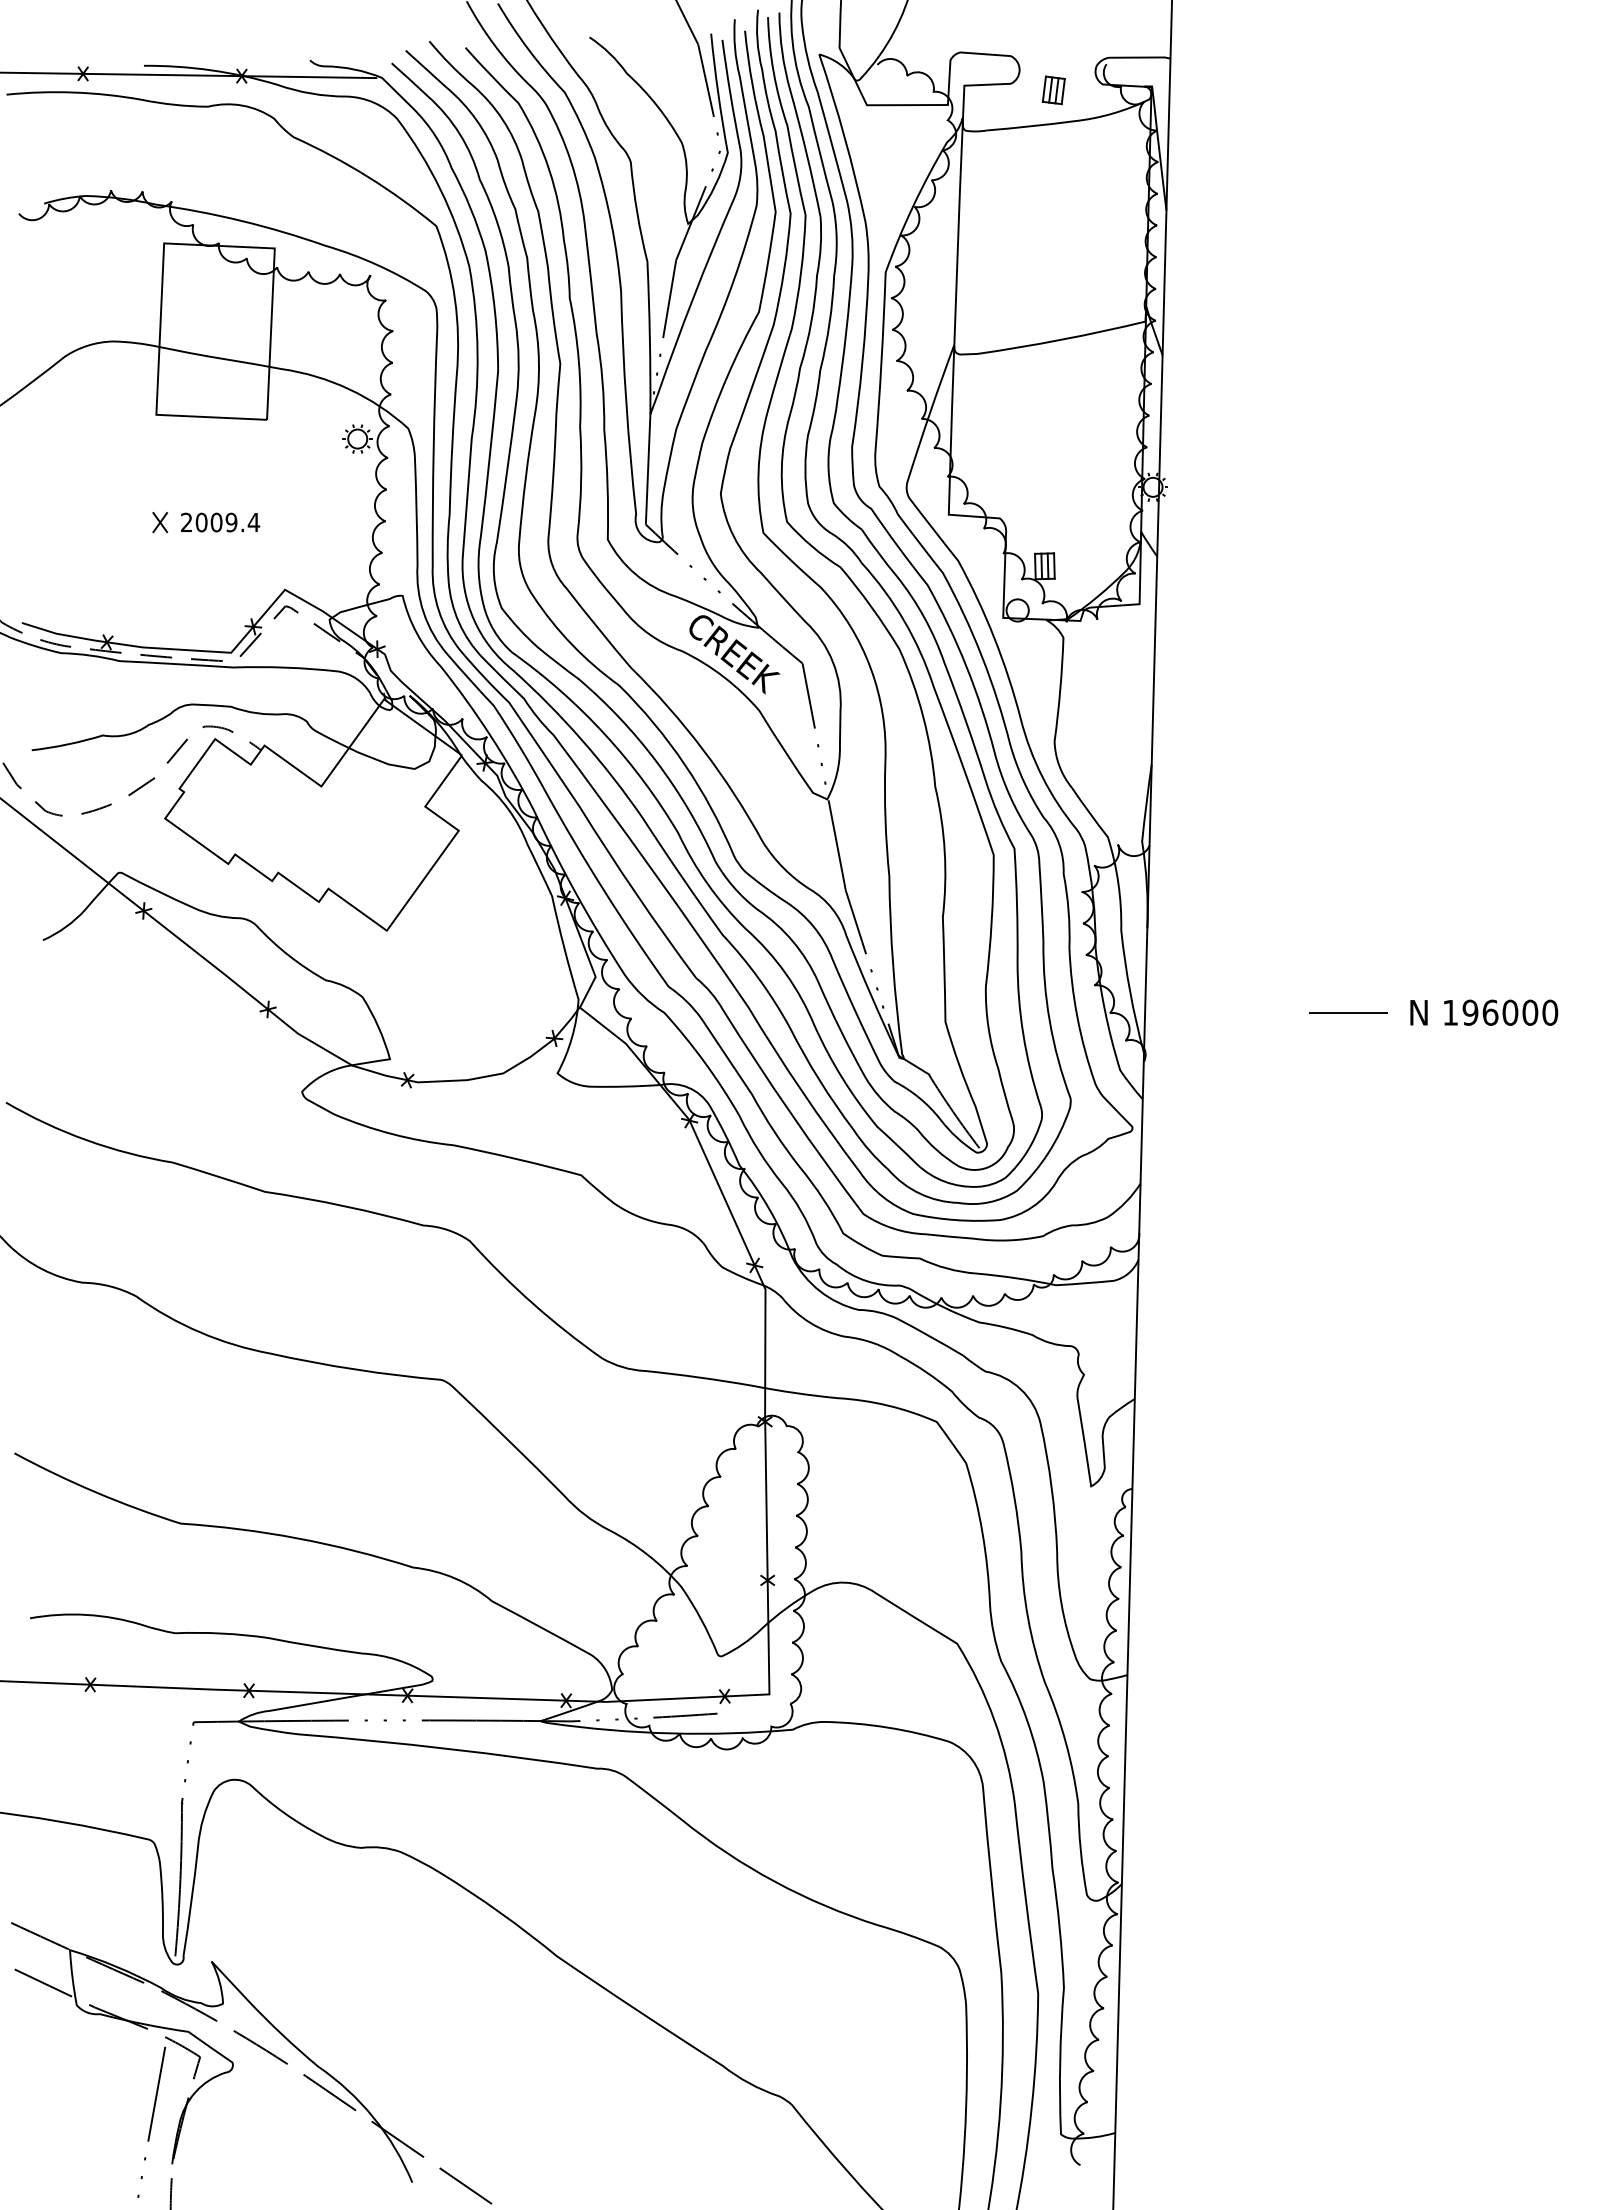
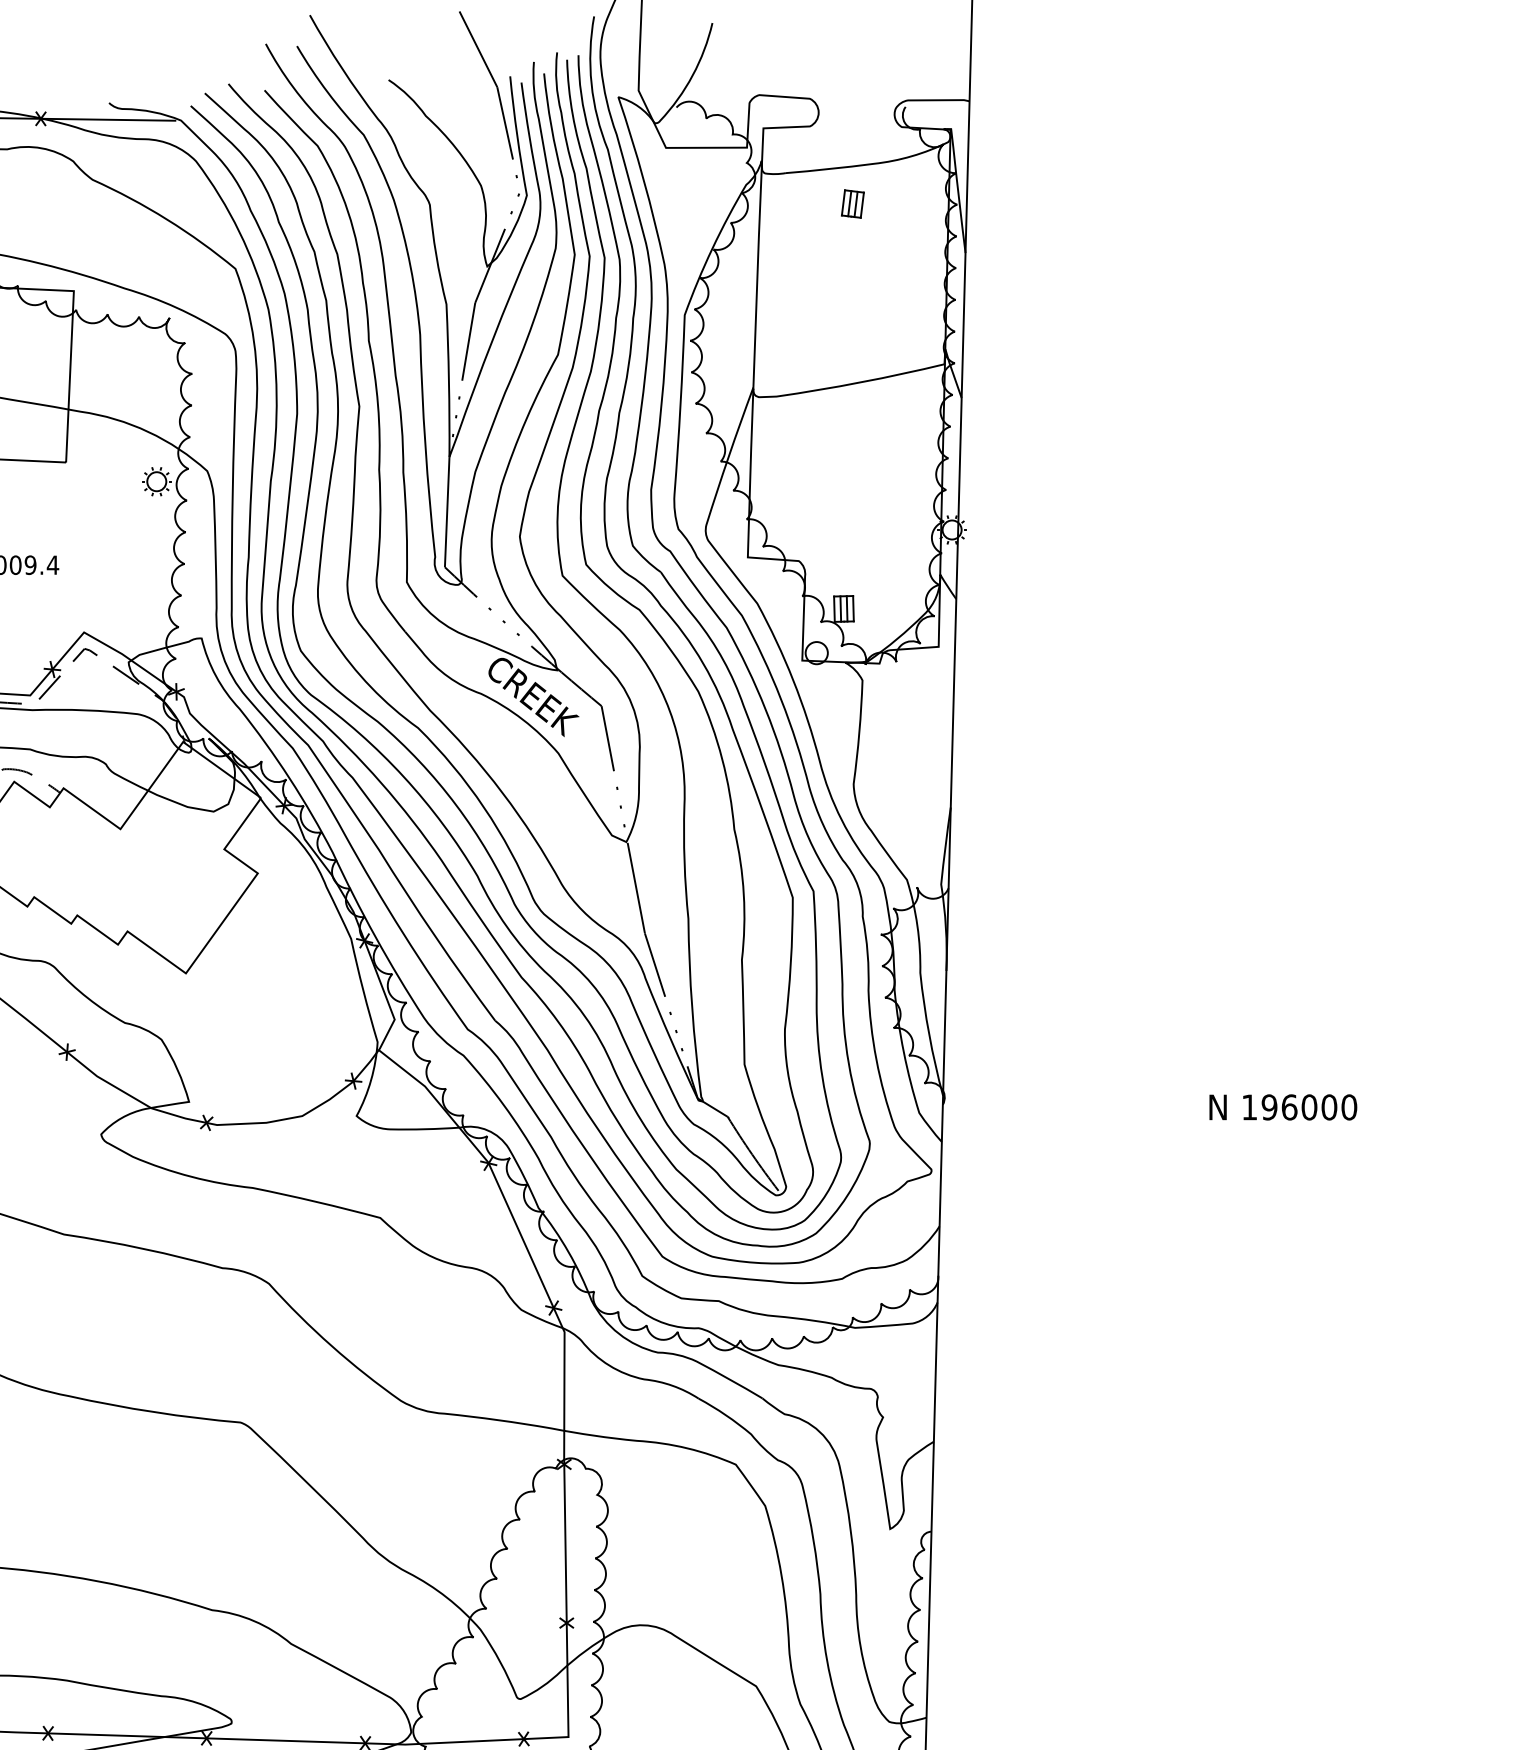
part: (1053, 90) -> (852, 204), moved
line: (1348, 1012) -> (1147, 1055), removed
text: (1484, 1012) -> (1283, 1107), moved

